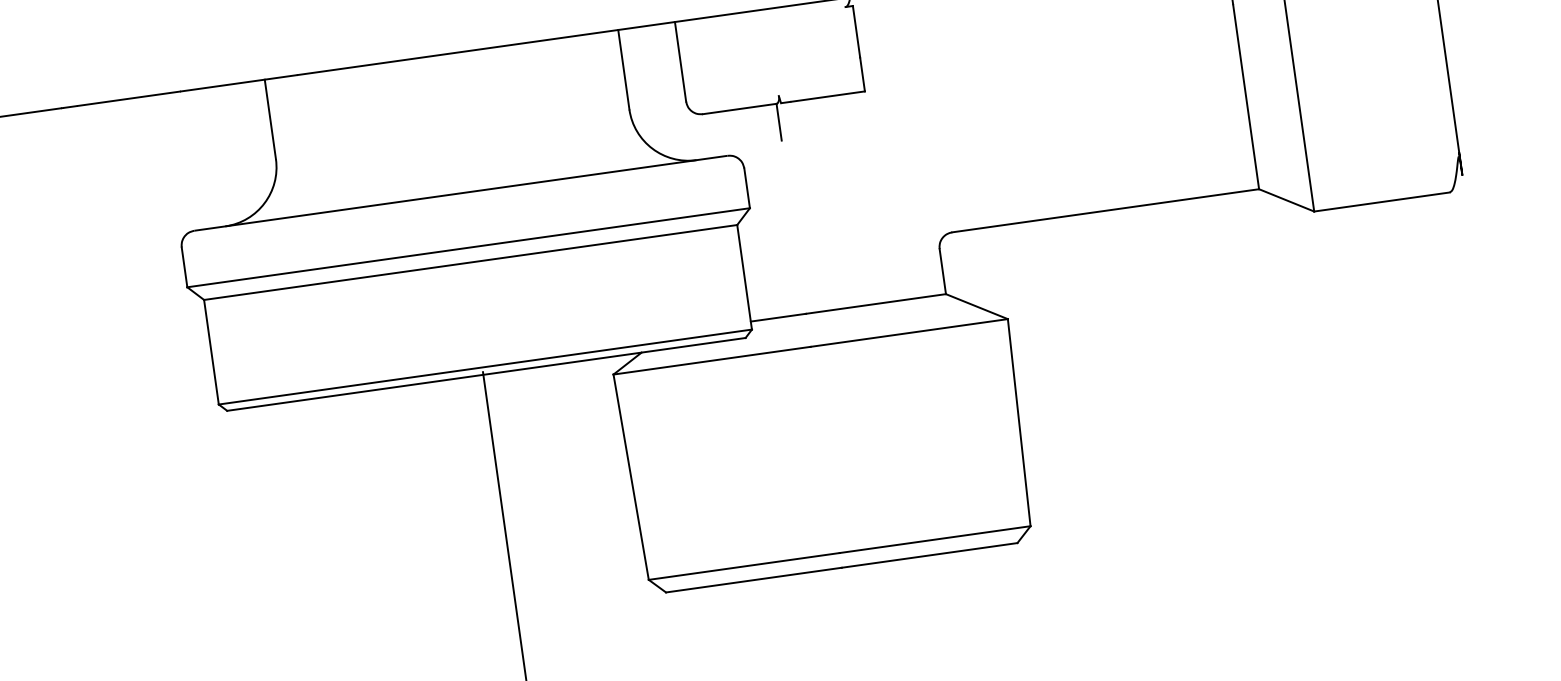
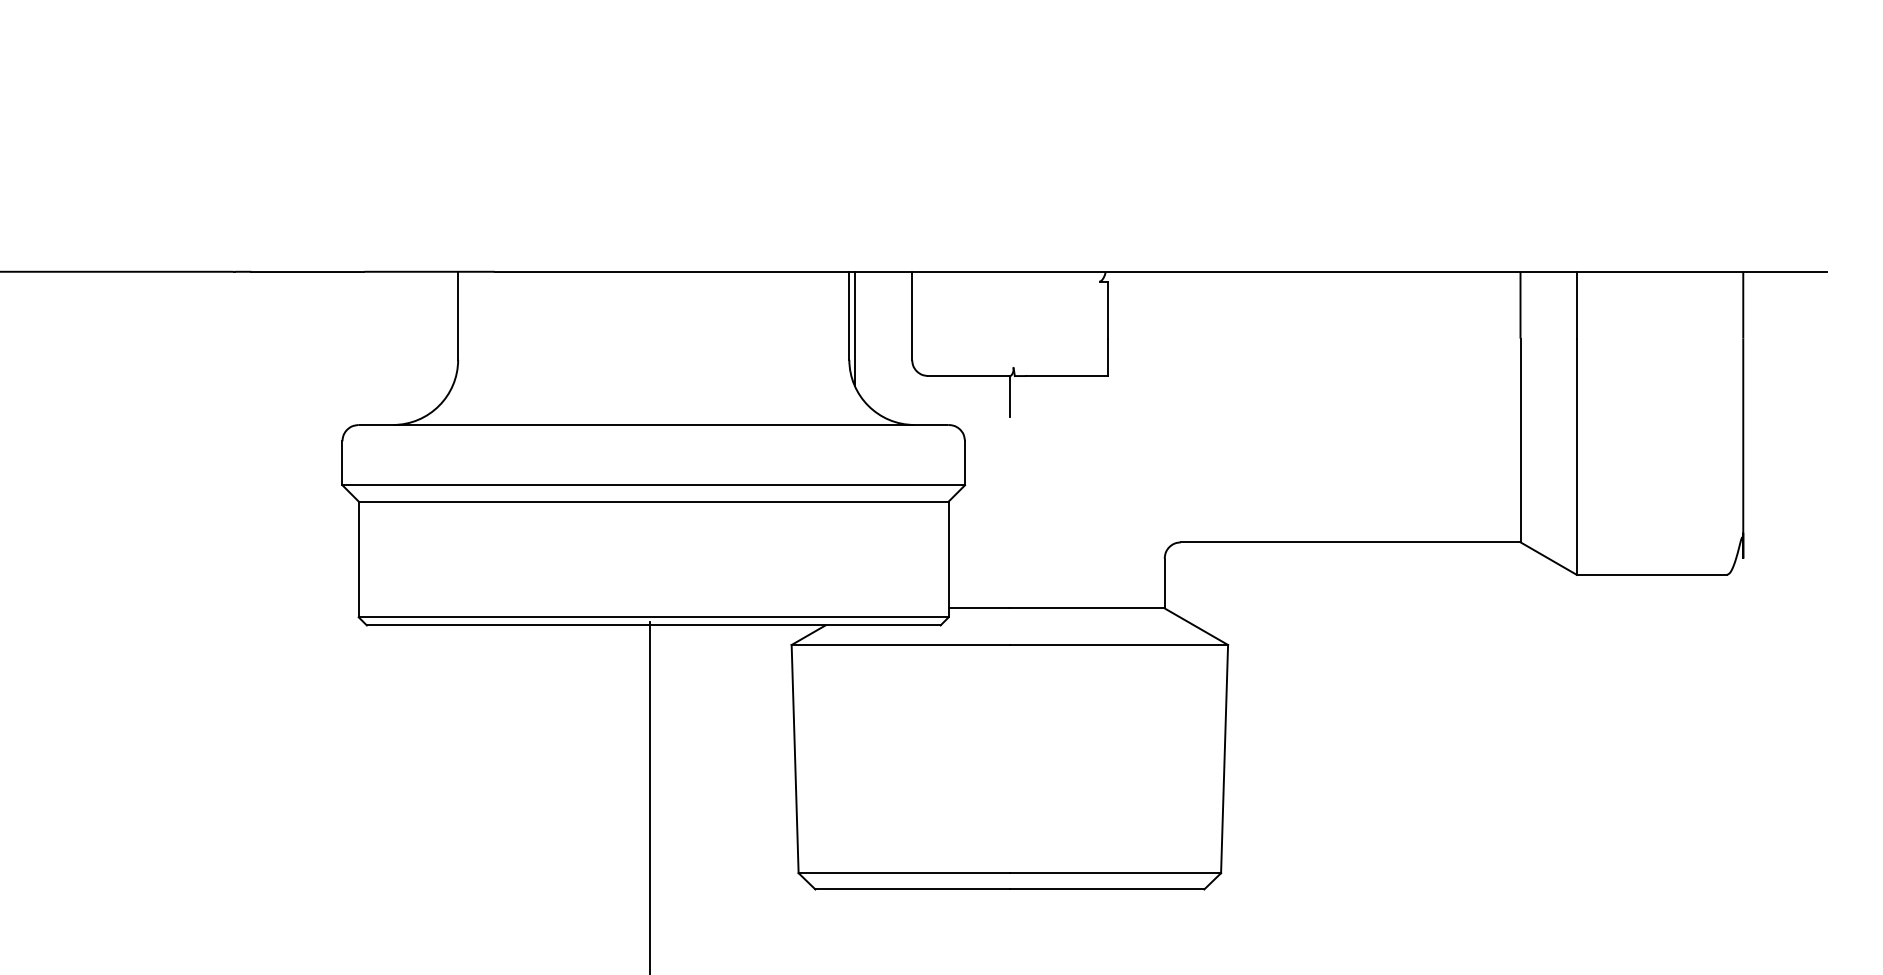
line: (631, 80) -> (855, 328), added

